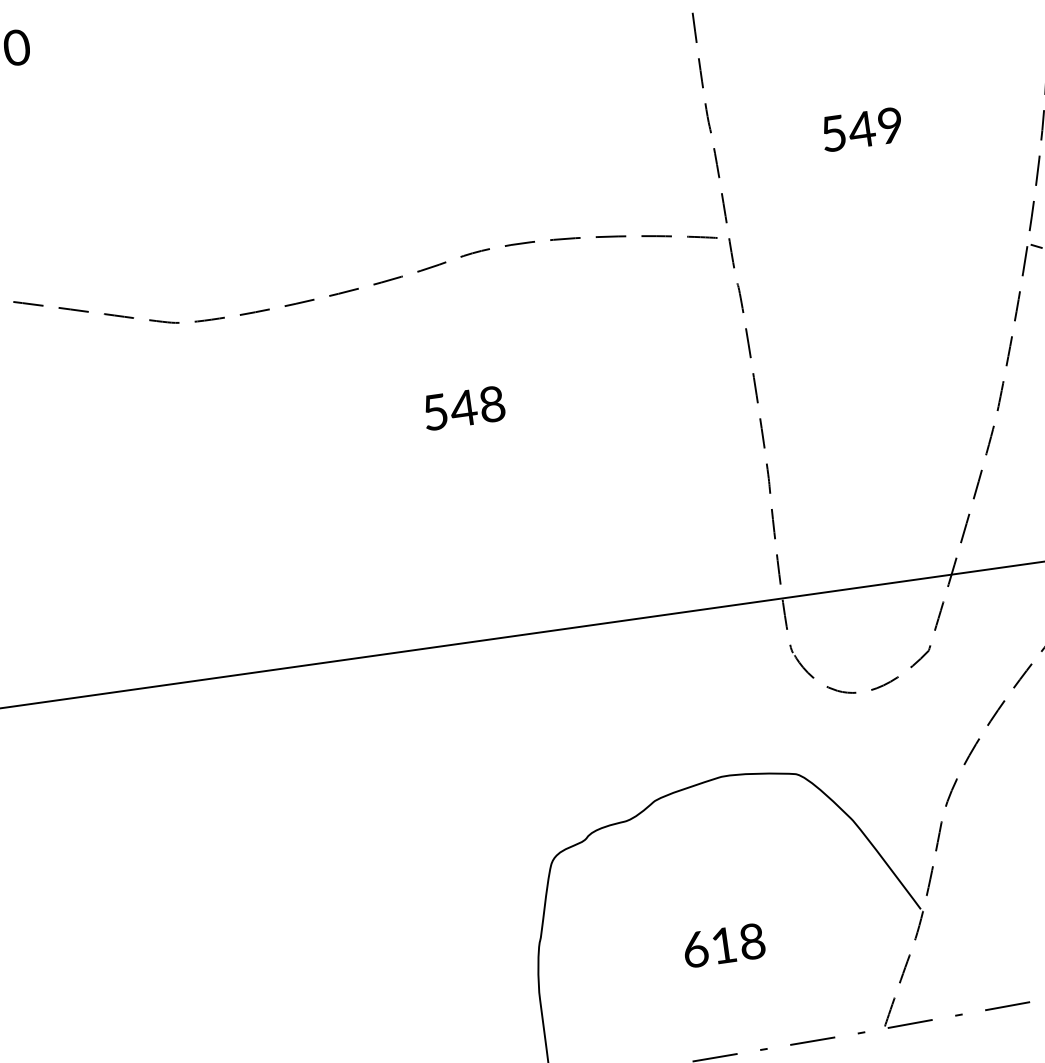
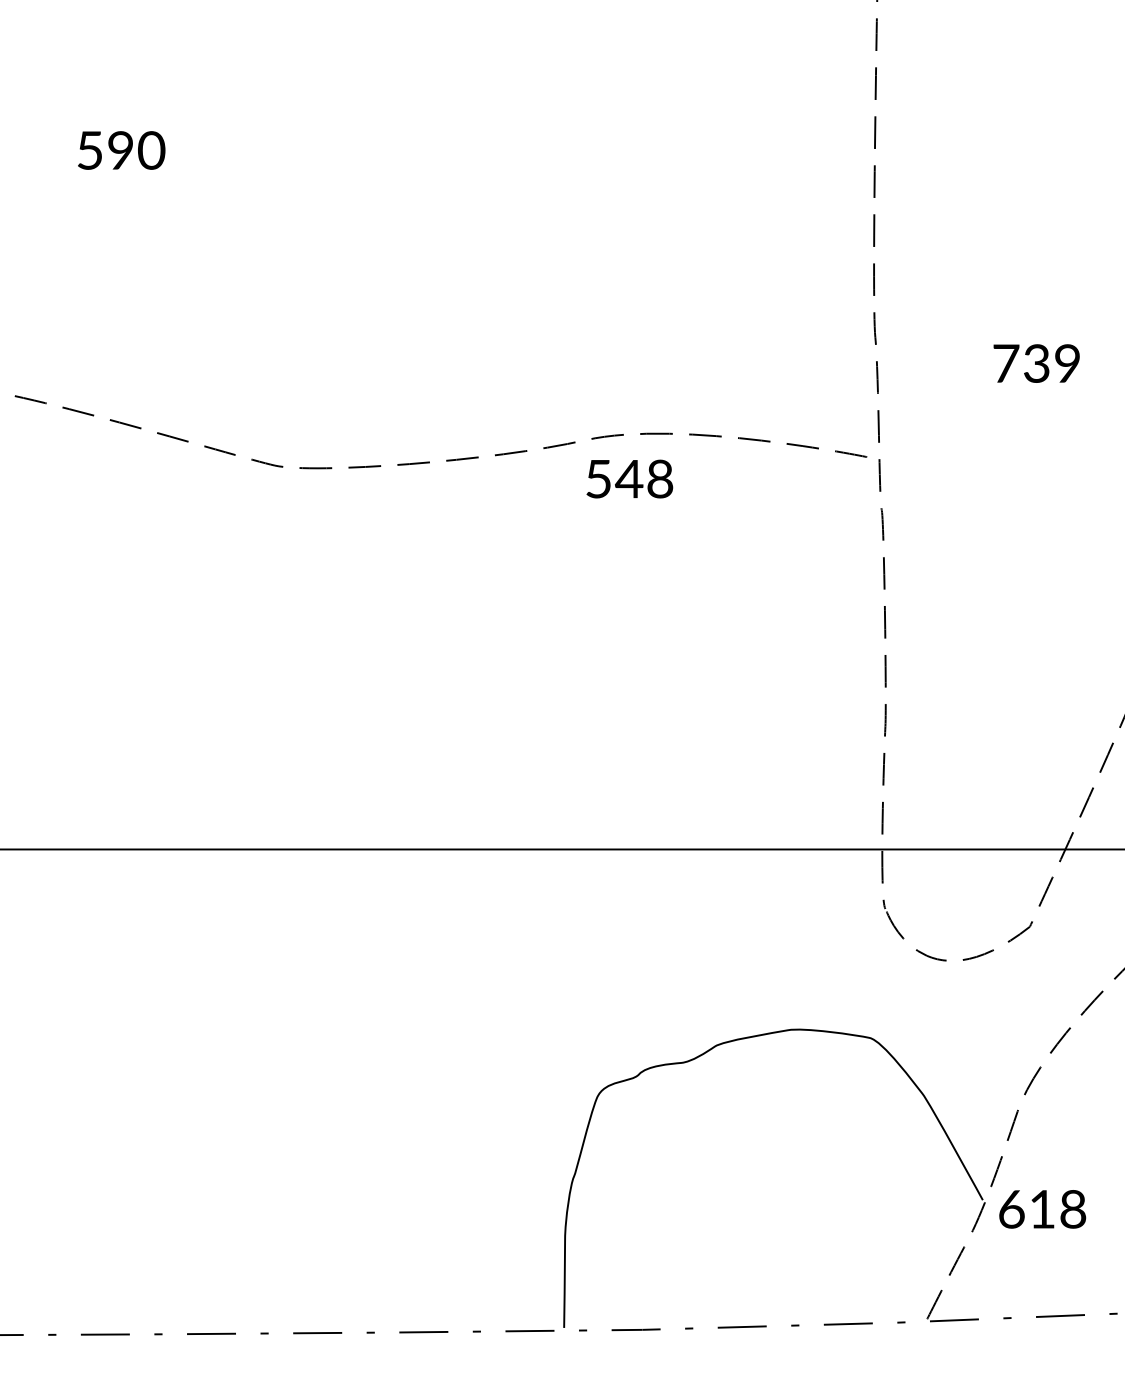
text: (847, 131) -> (1021, 363), 549 -> 739
text: (463, 407) -> (629, 478), moved
text: (724, 945) -> (1042, 1209), moved

